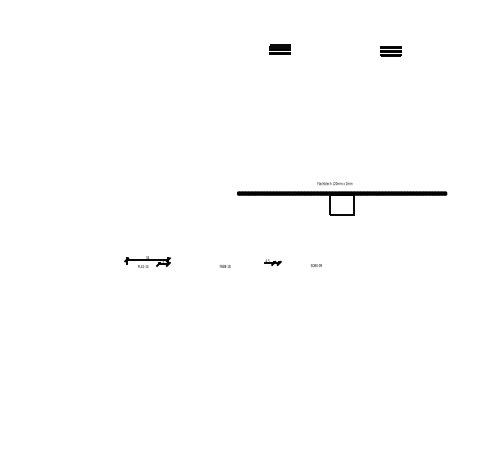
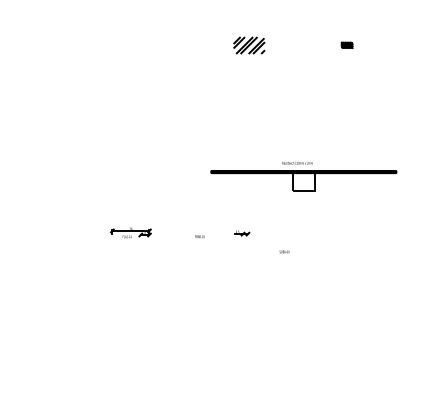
part: (279, 49) -> (248, 44), size x1.6
part: (390, 51) -> (346, 45), size x0.6
text: (316, 265) -> (284, 251), moved

